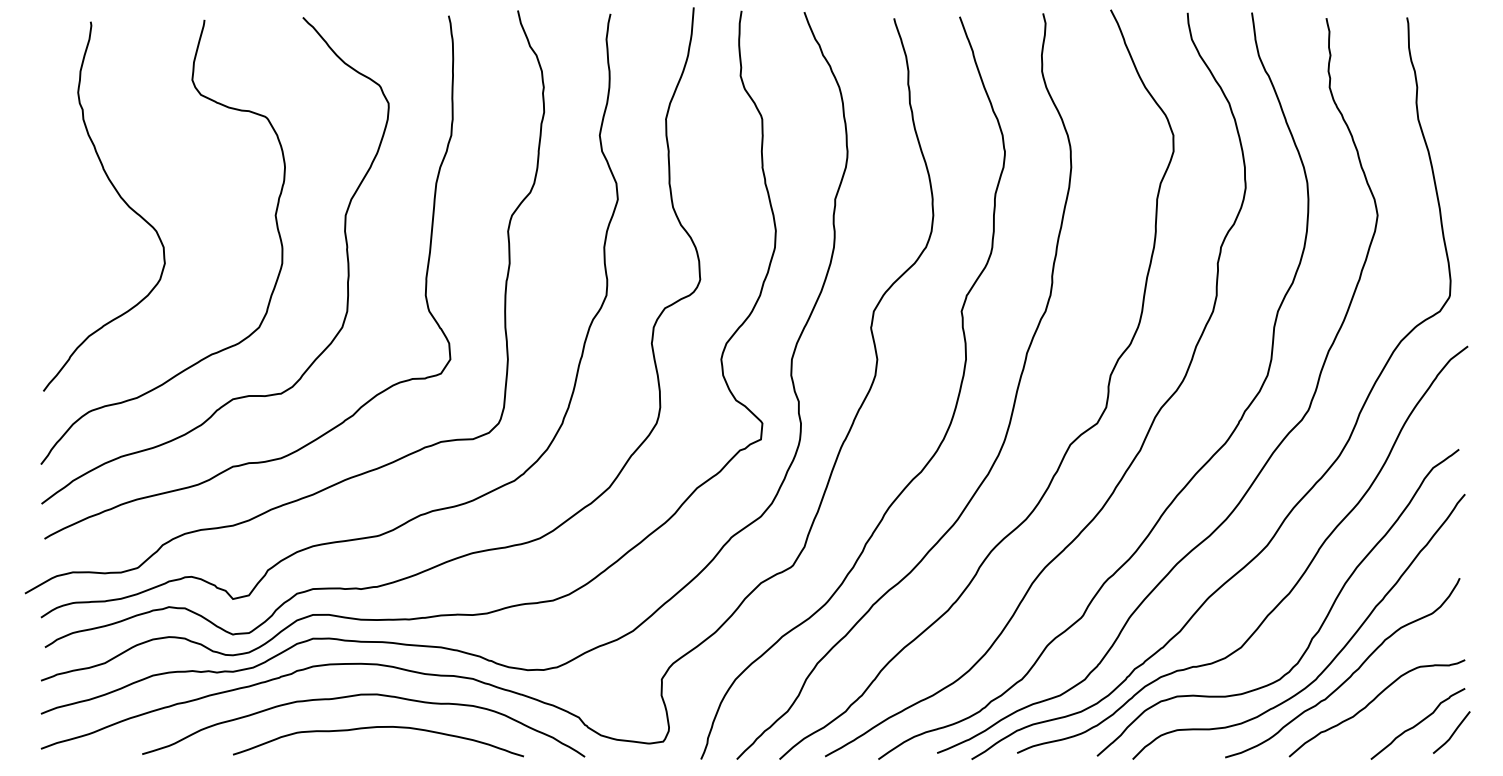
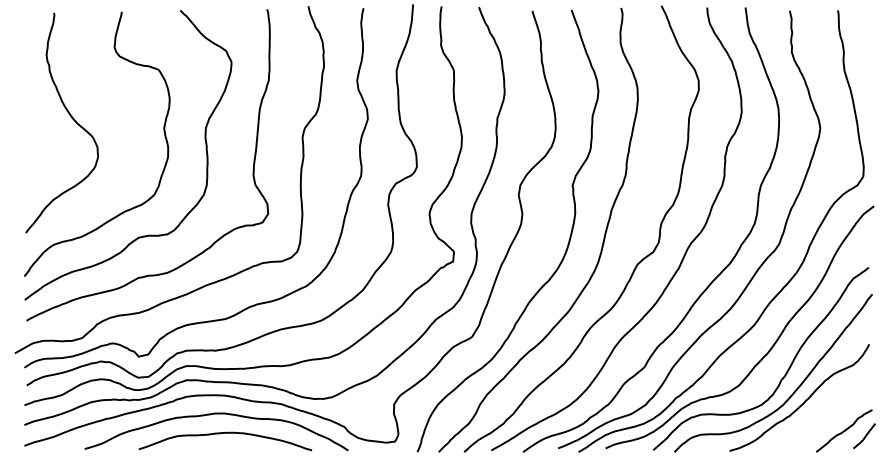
curve: (1372, 702) -> (817, 418), removed

